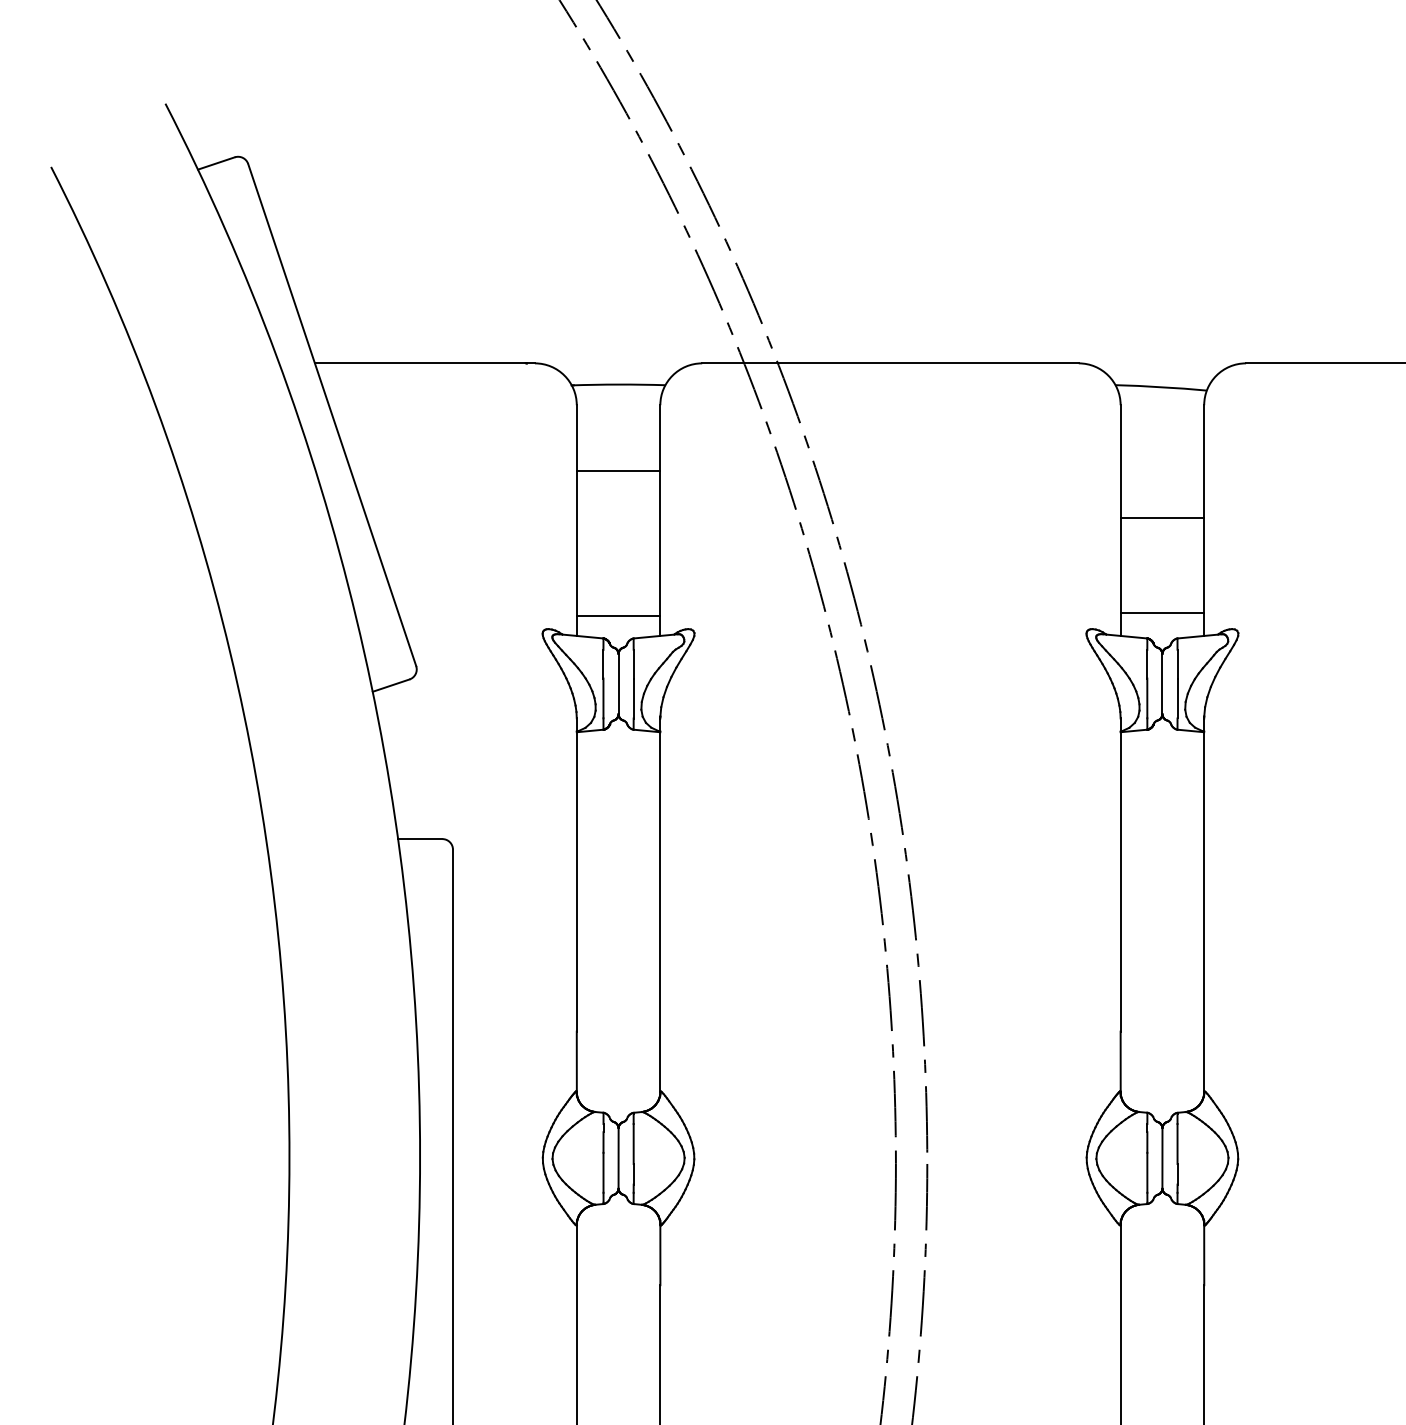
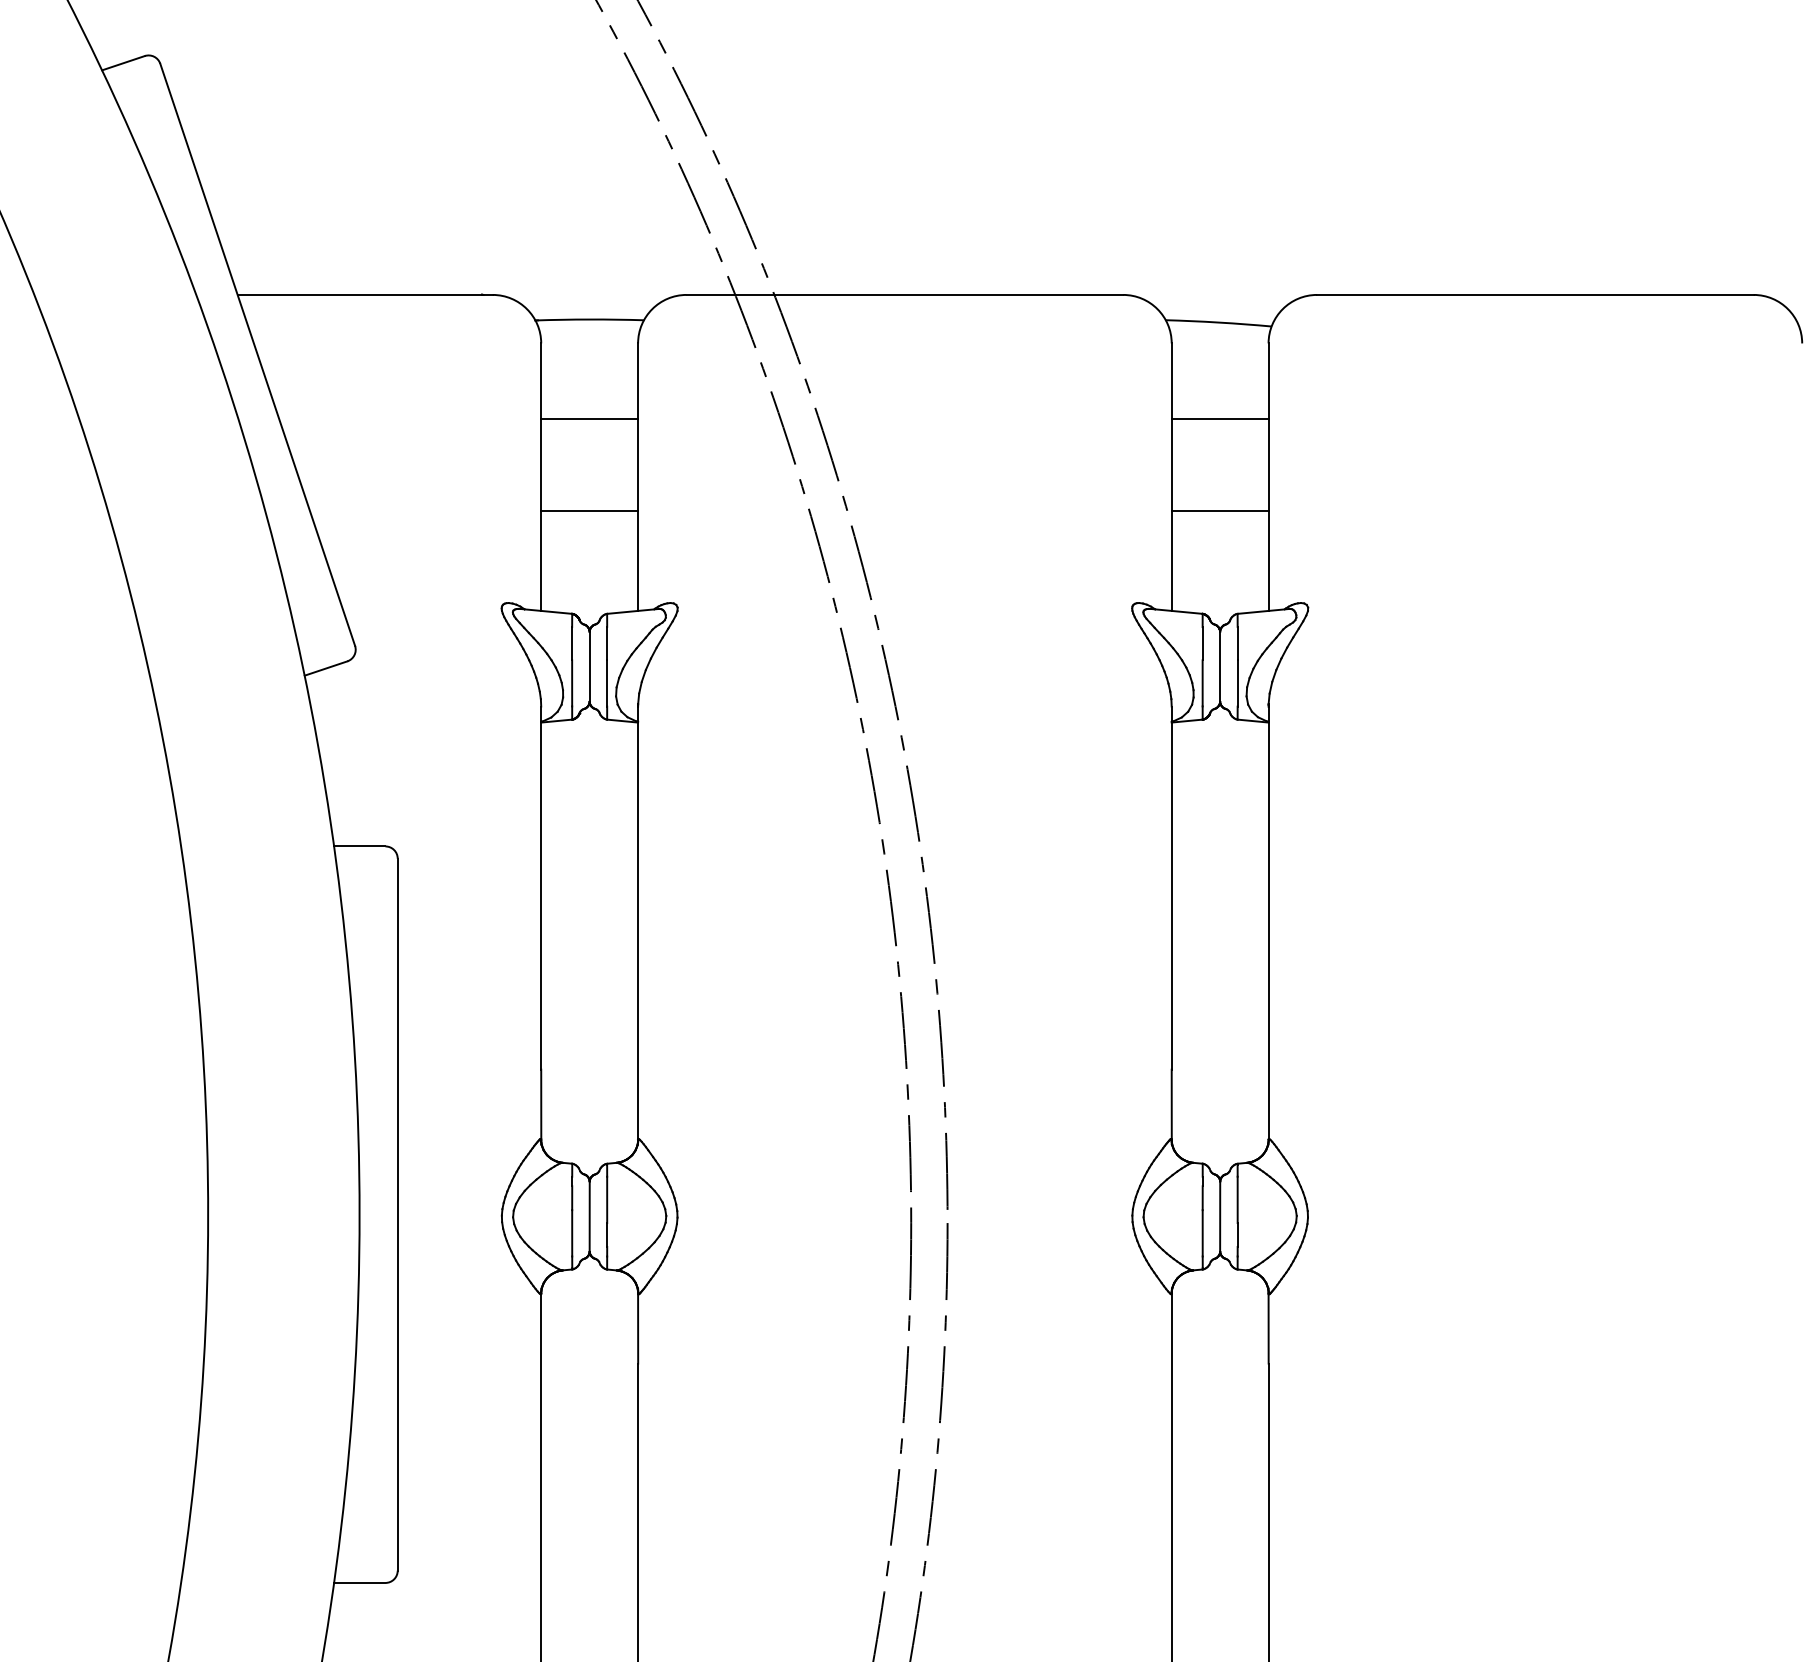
line: (1161, 518) -> (1219, 419), moved
line: (1161, 613) -> (1219, 511), moved
line: (618, 615) -> (589, 511), moved

